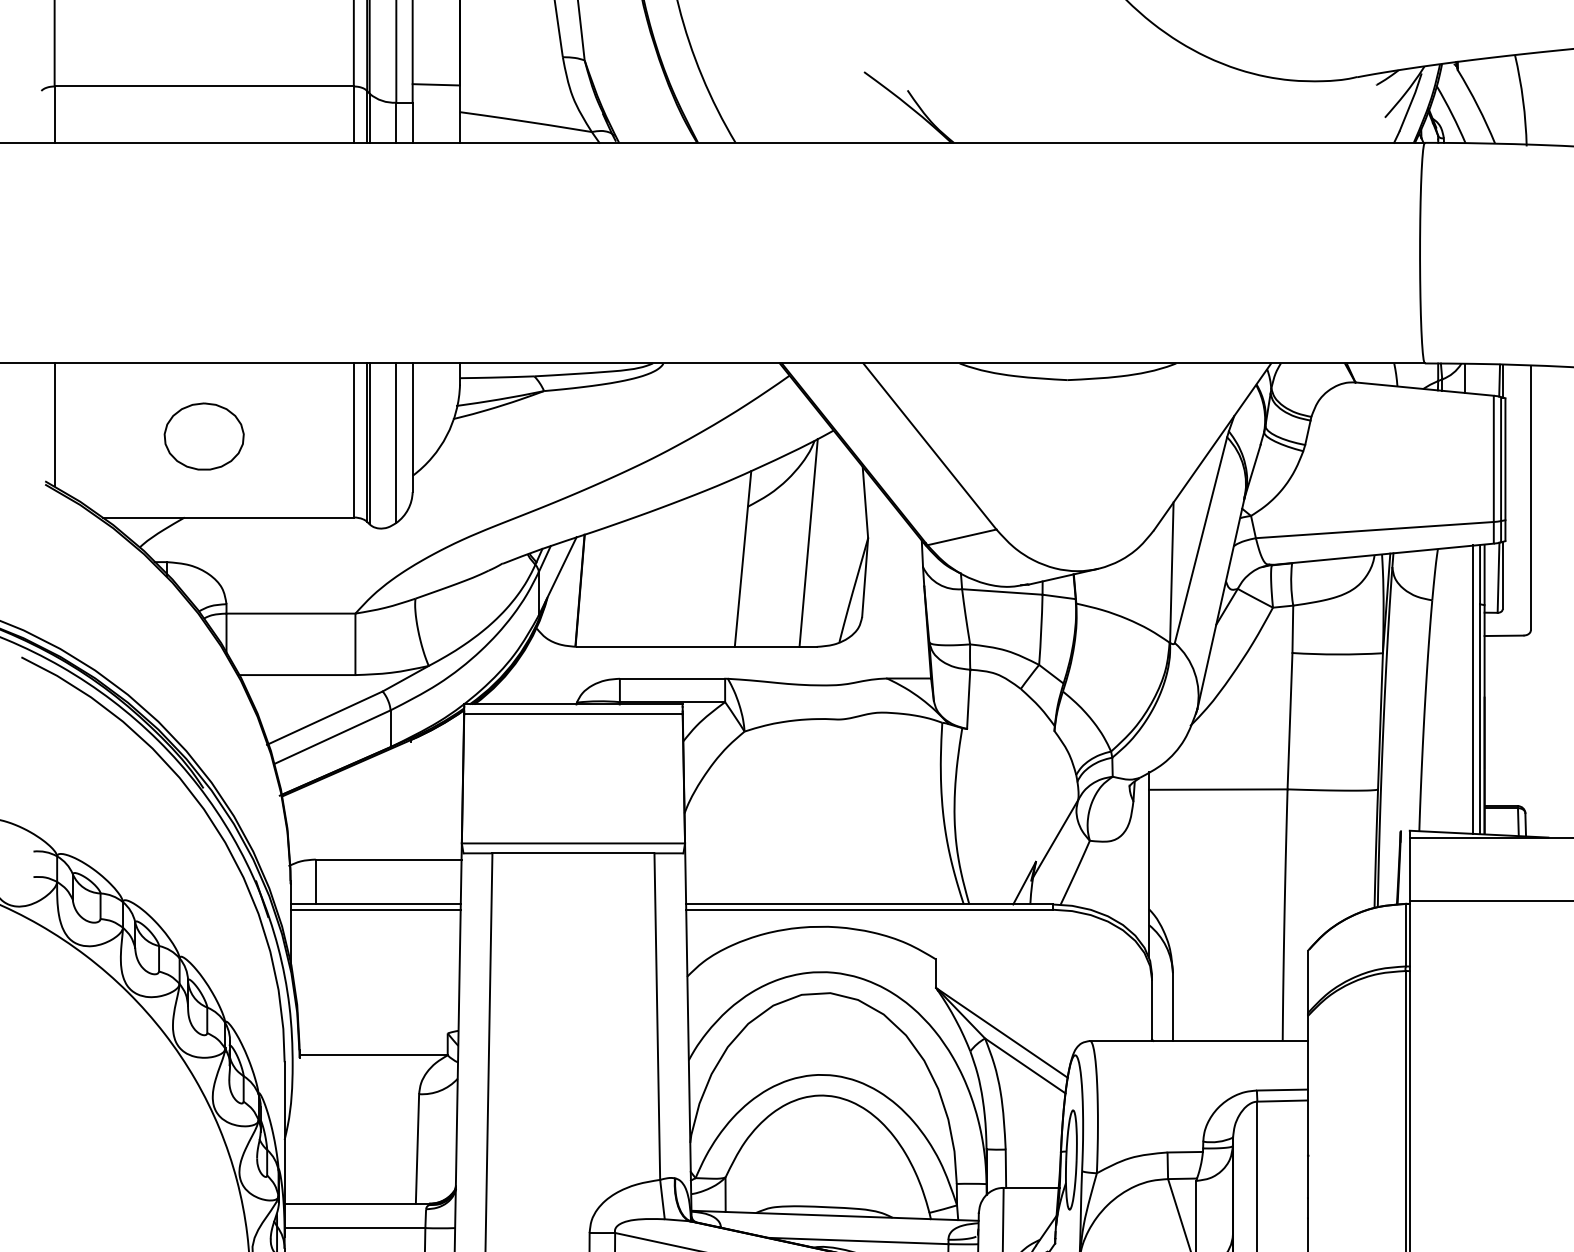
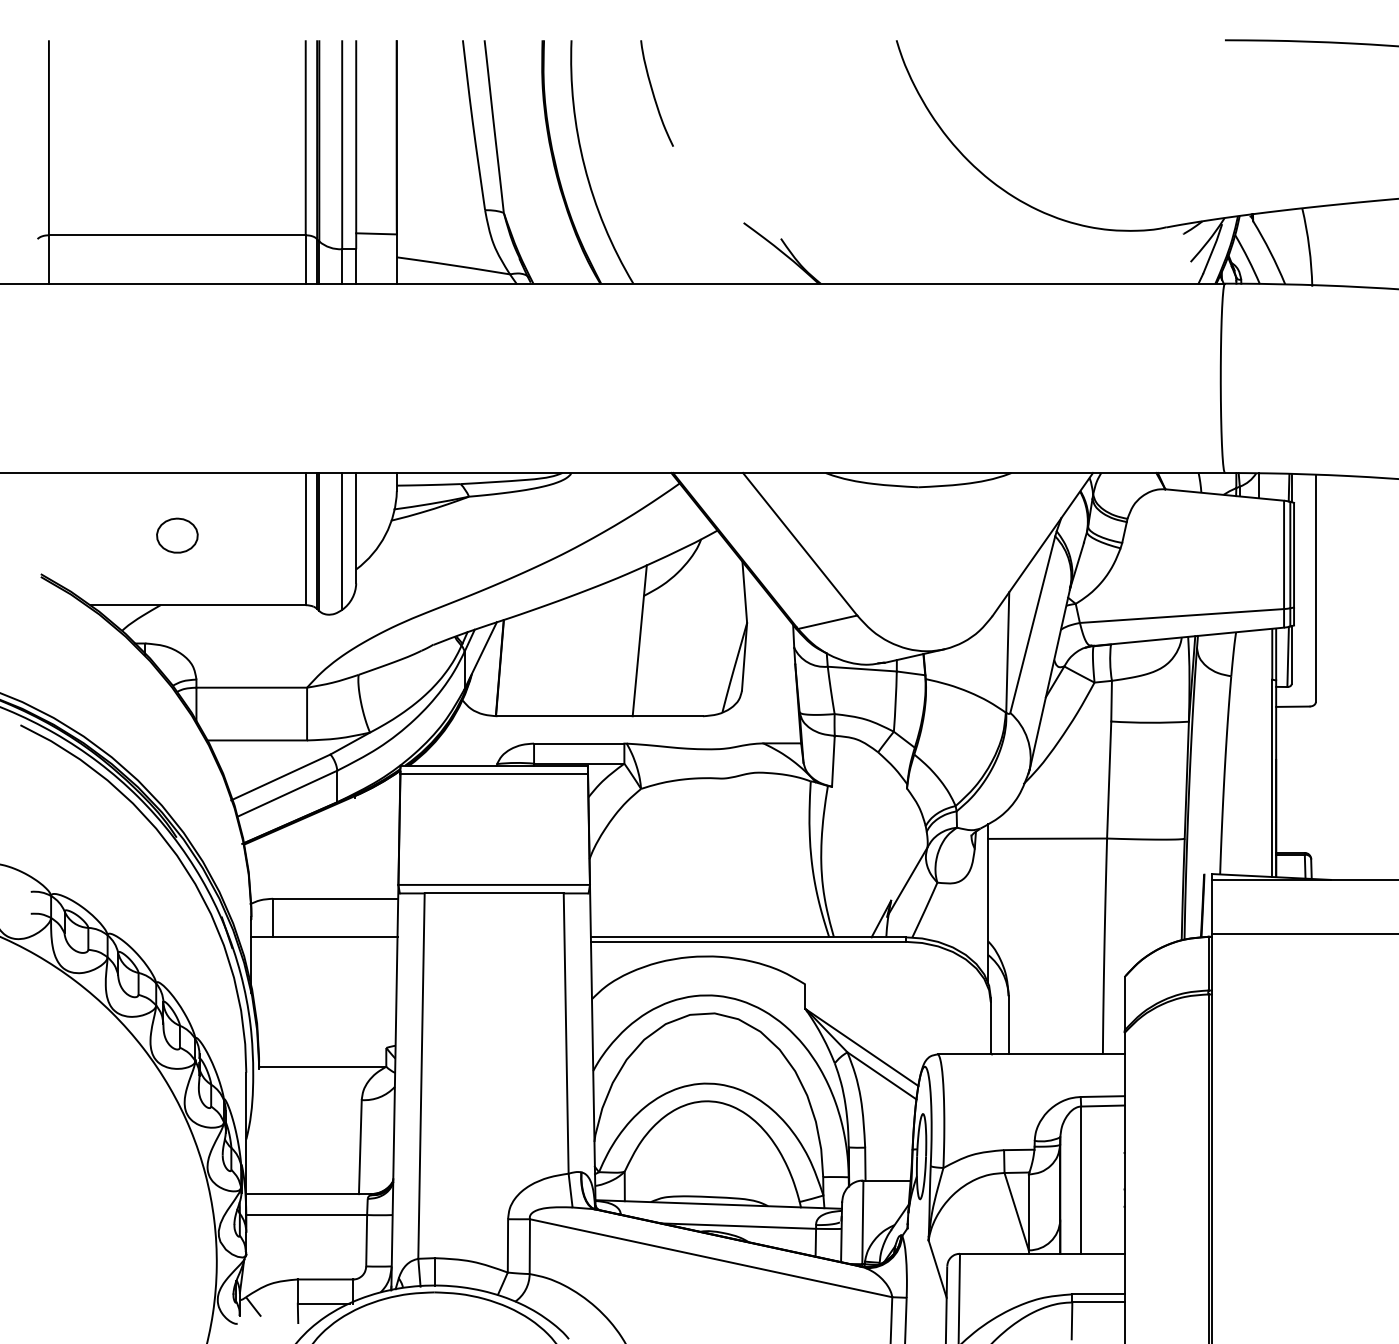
line: (54, 424) -> (48, 525), removed
part: (204, 436) -> (177, 535), size x0.6
line: (807, 542) -> (695, 626), removed
line: (1473, 689) -> (1266, 752), removed
line: (375, 909) -> (324, 941), removed

